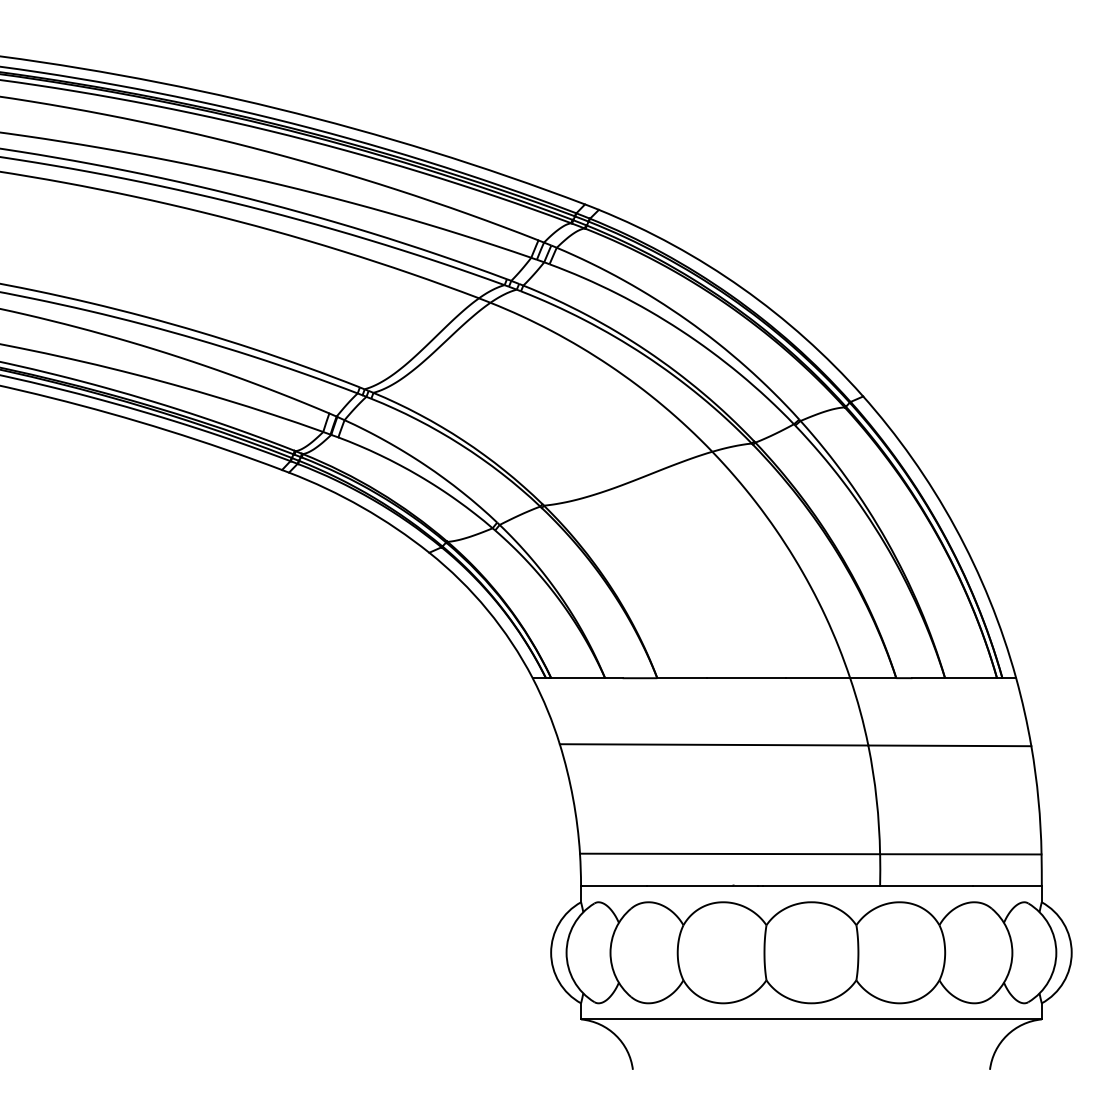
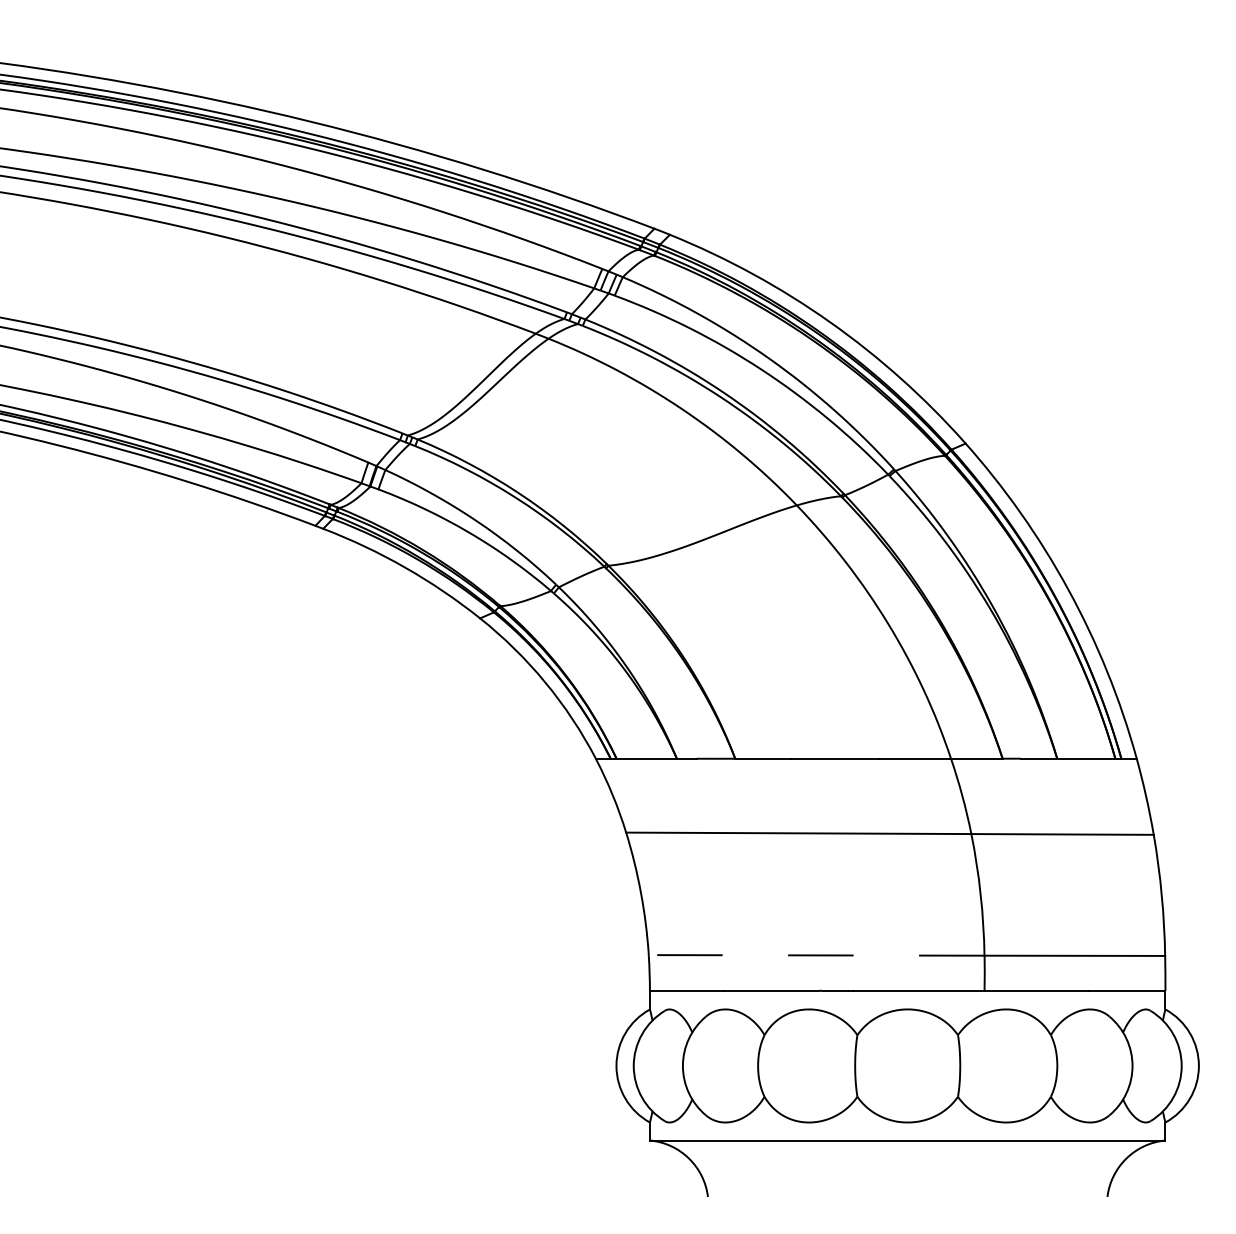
line: (729, 854) -> (816, 955), solid -> dashed

